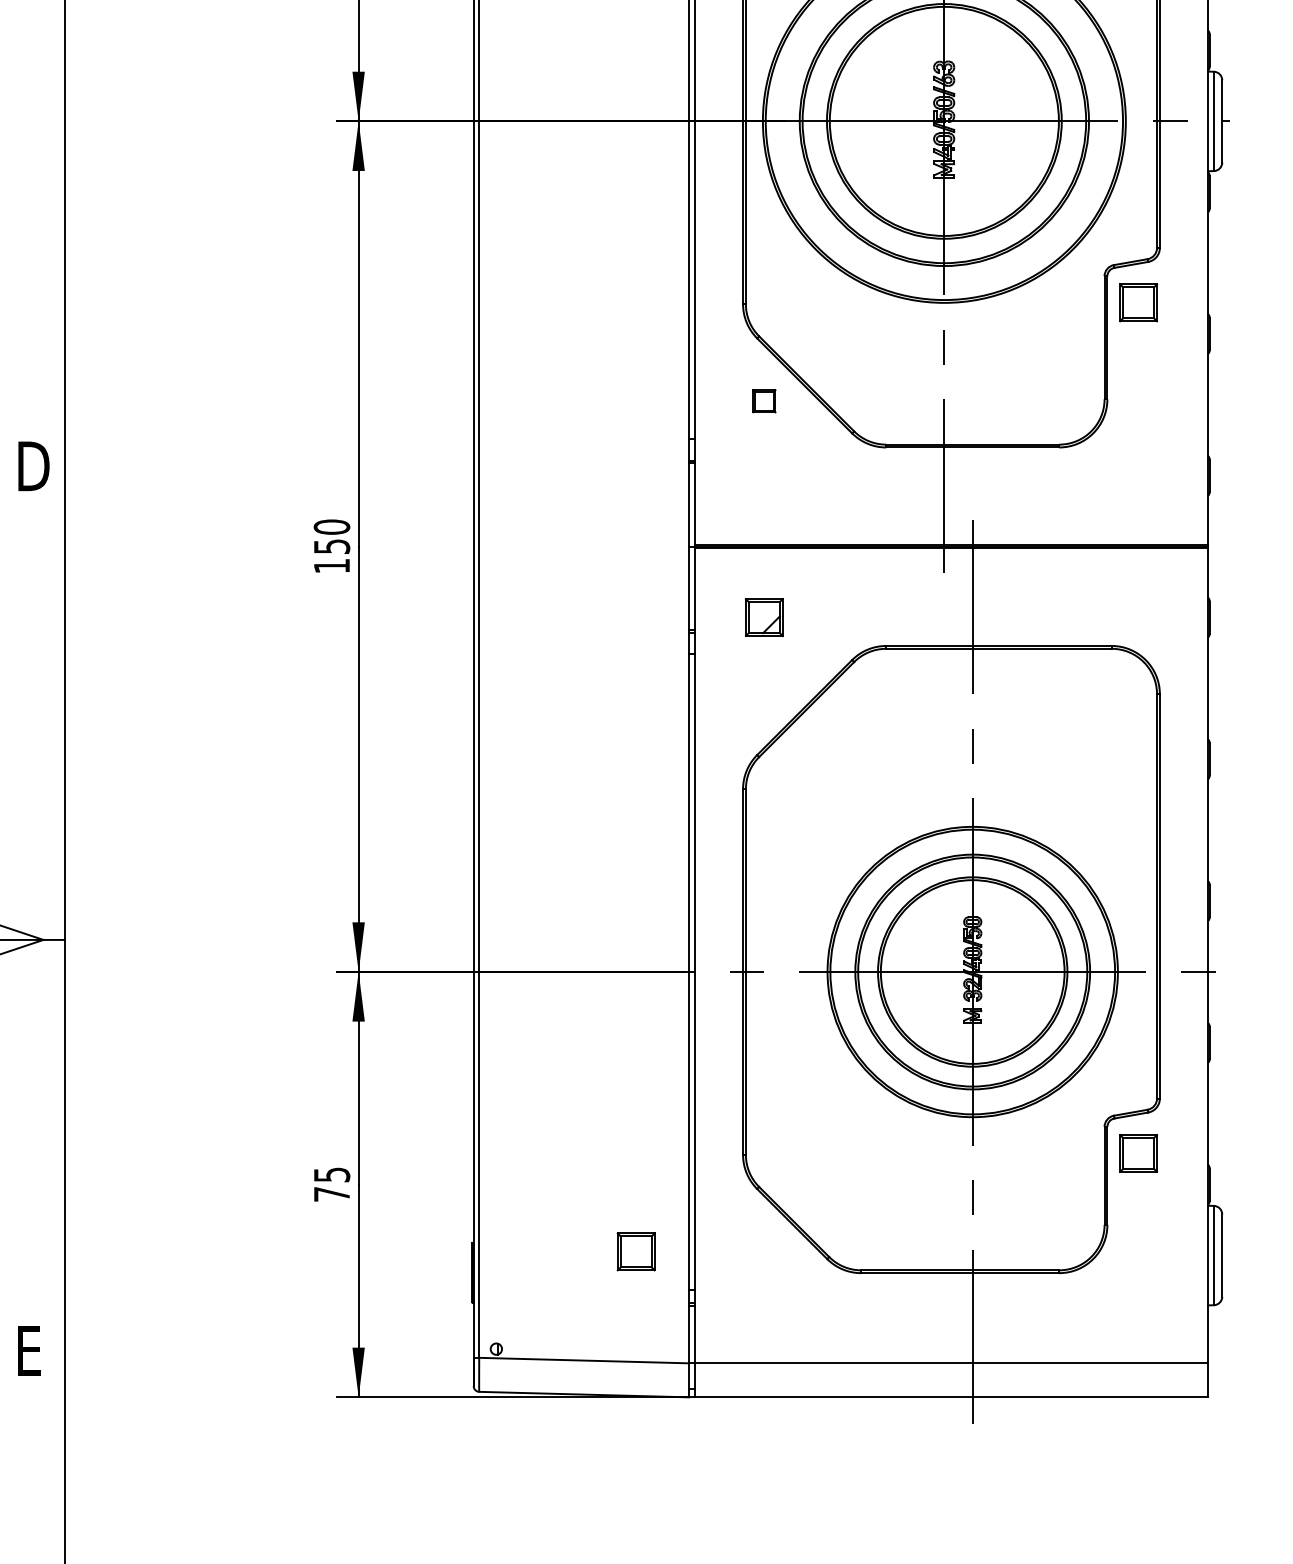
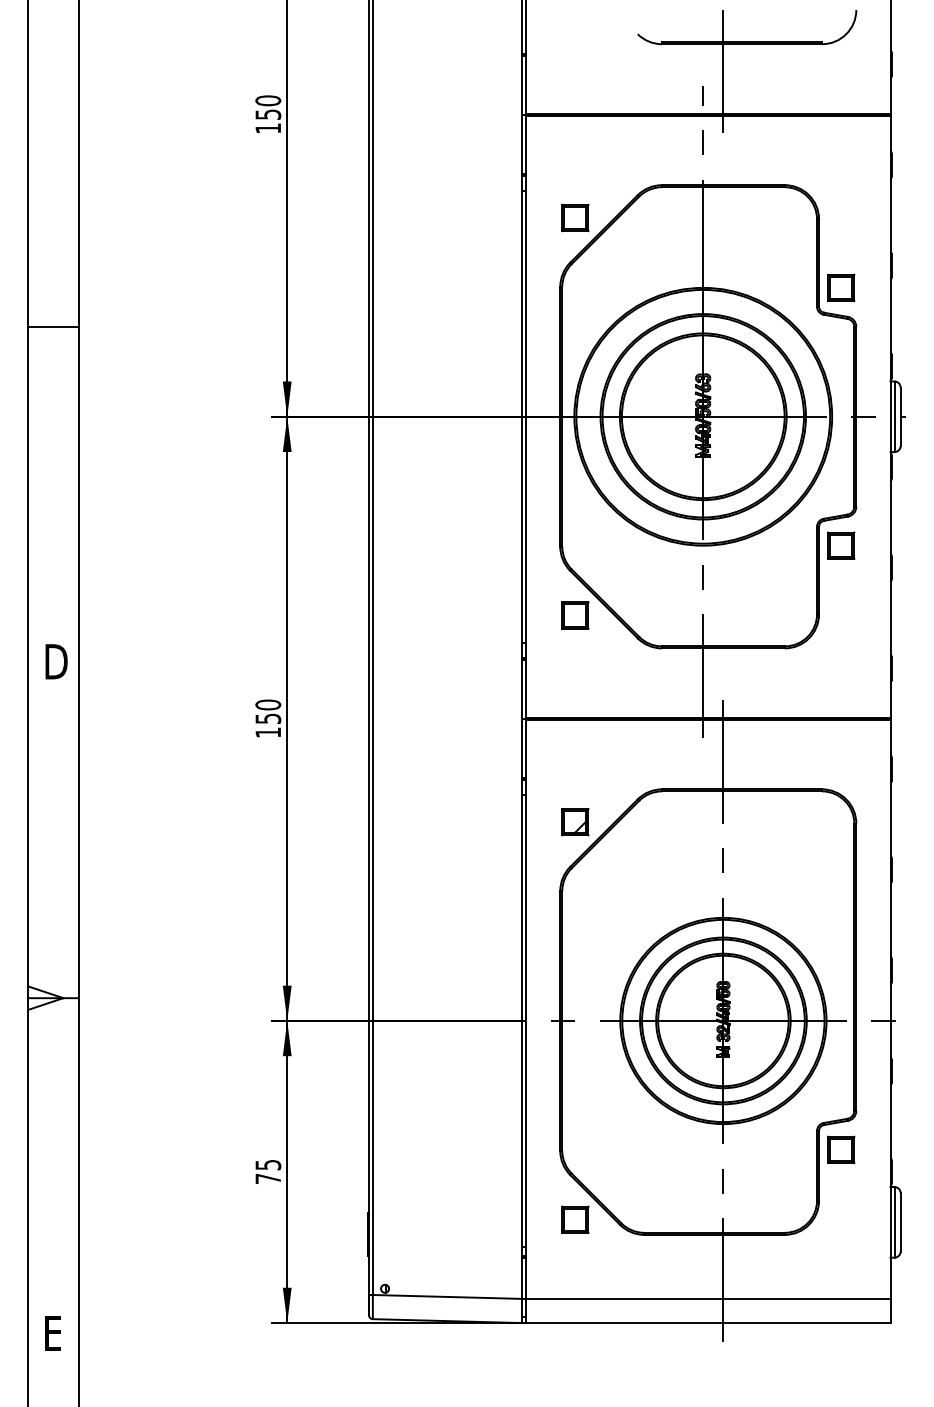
part: (764, 401) -> (575, 615), size x1.67
part: (764, 617) -> (575, 822), moved
part: (636, 1251) -> (575, 1219), moved
text: (28, 1351) -> (52, 1333), moved

